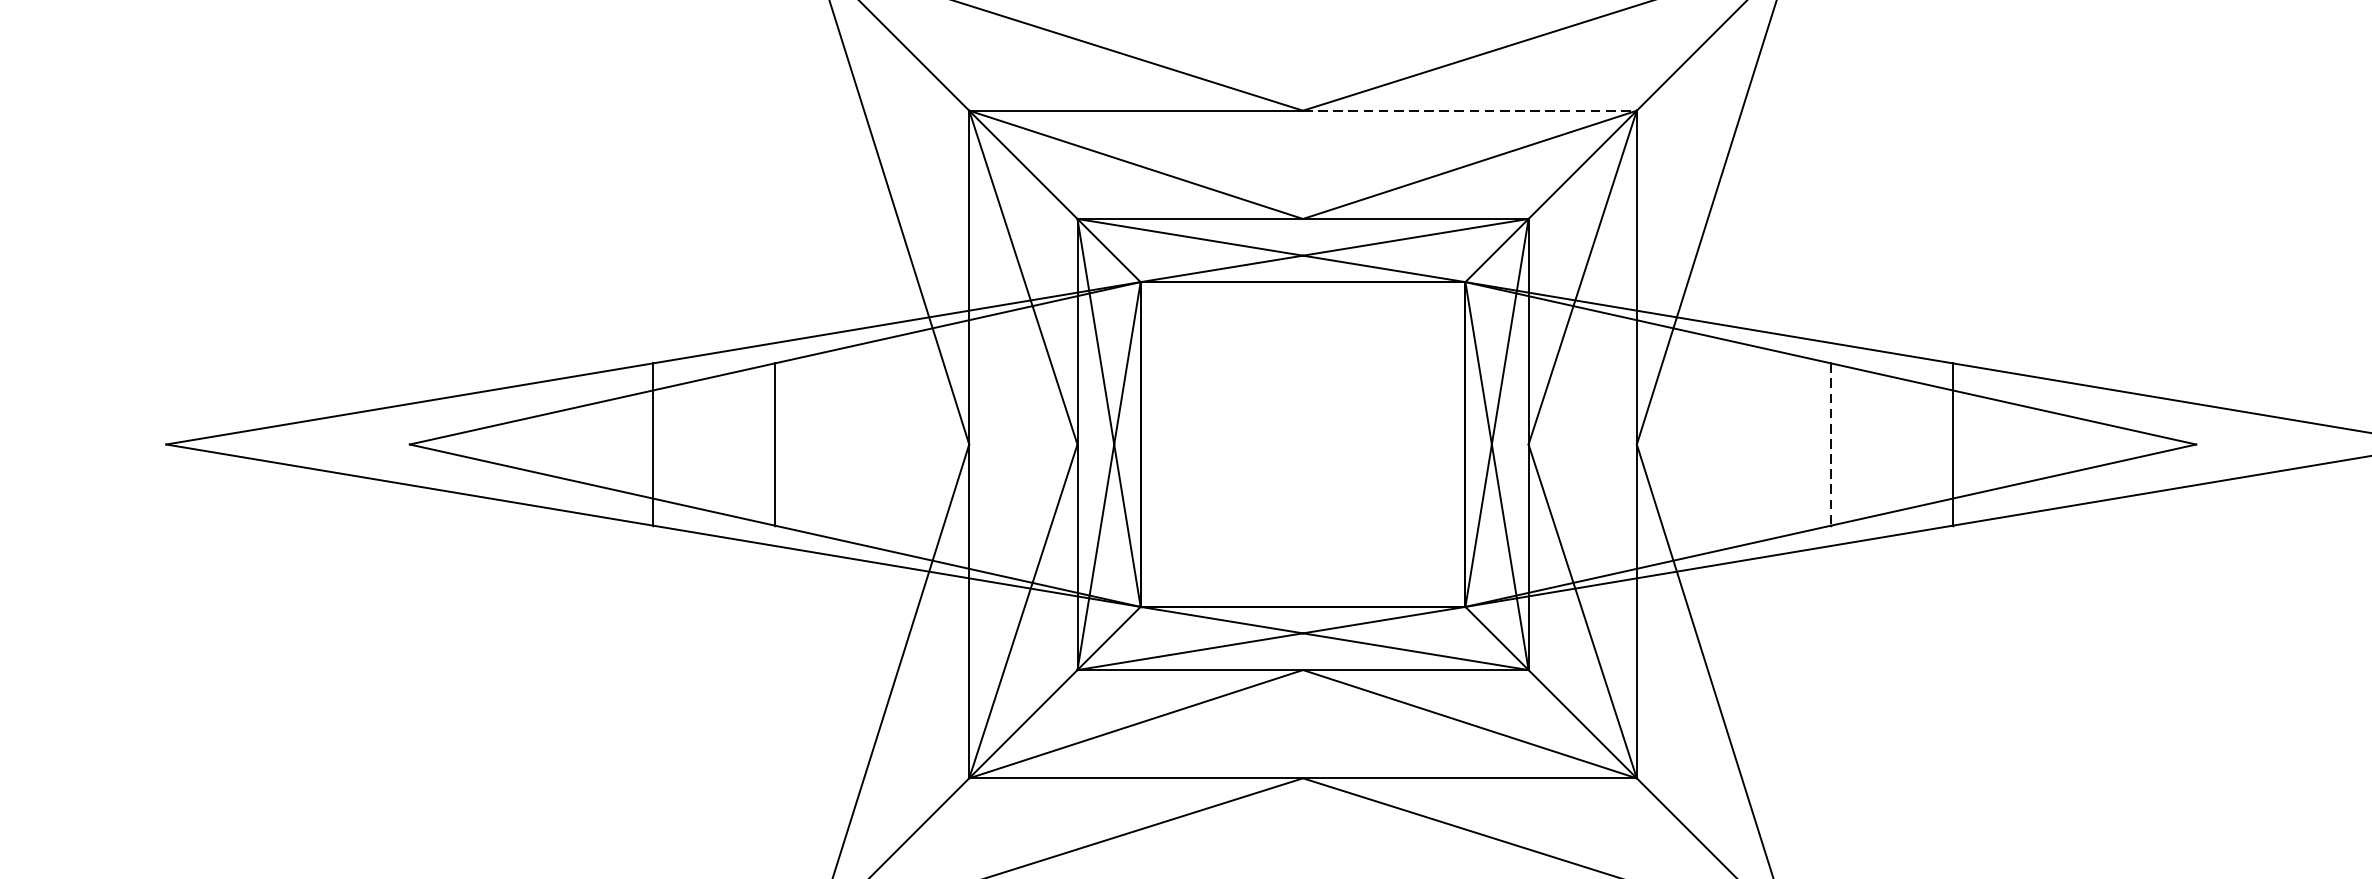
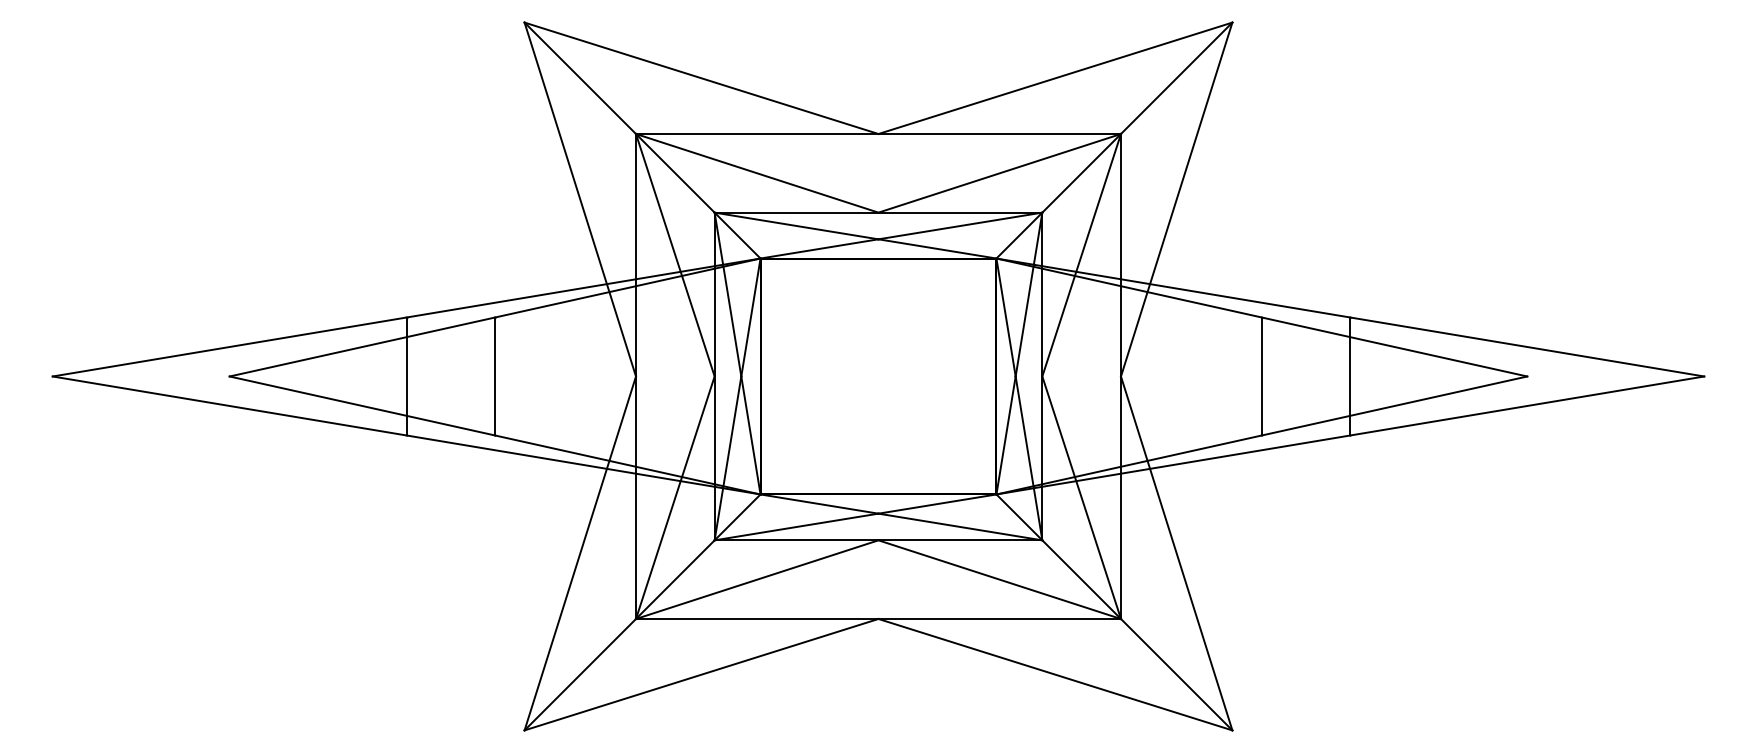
line: (1470, 111) -> (1000, 134), dashed -> solid
line: (1830, 444) -> (1261, 376), dashed -> solid

